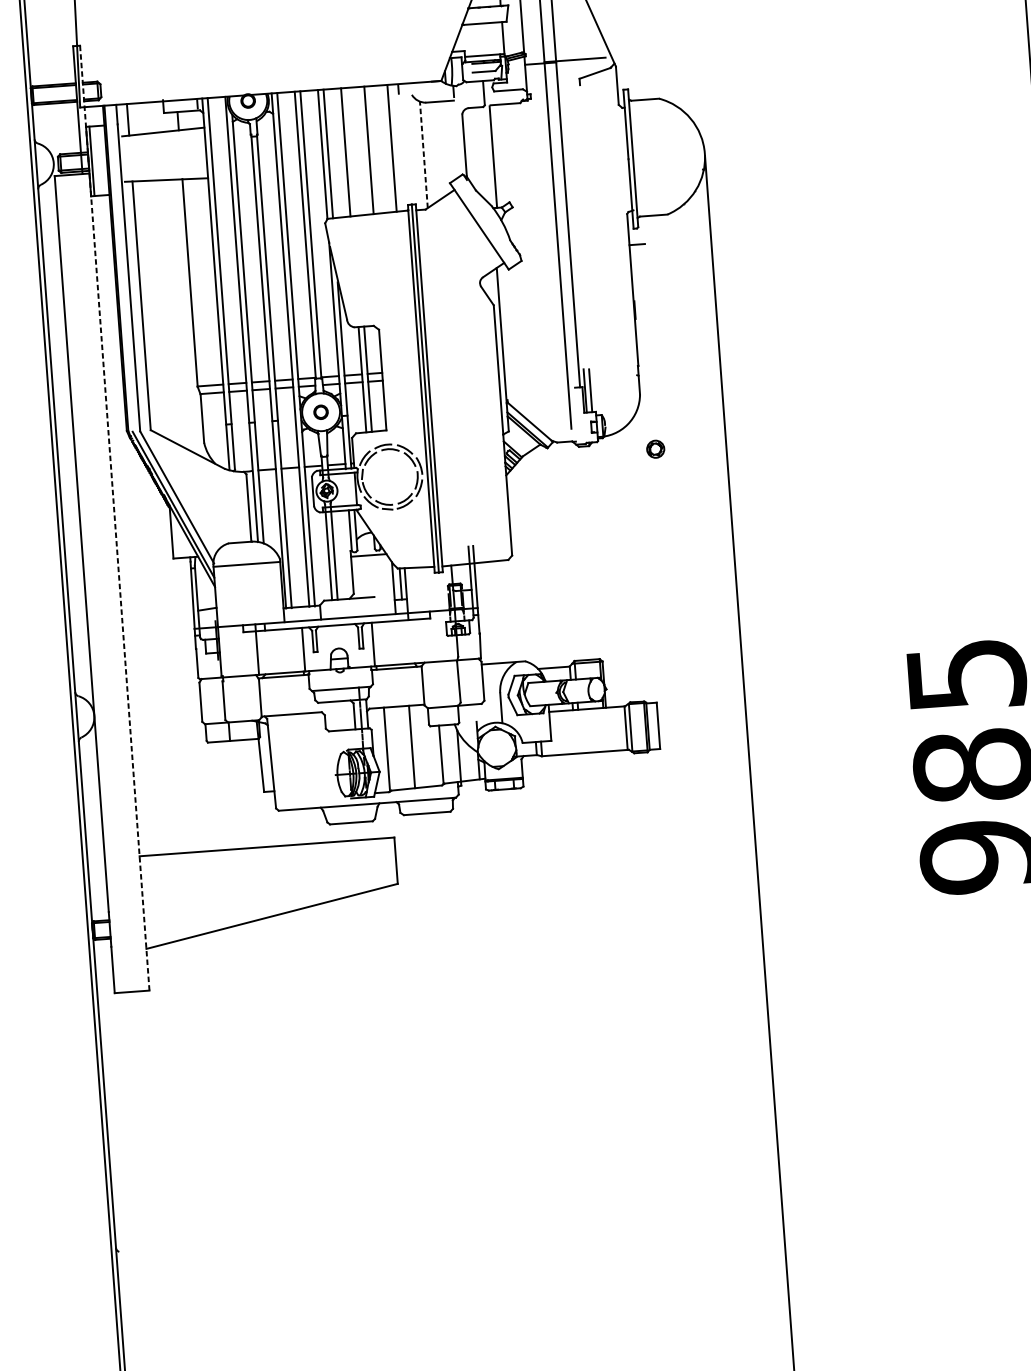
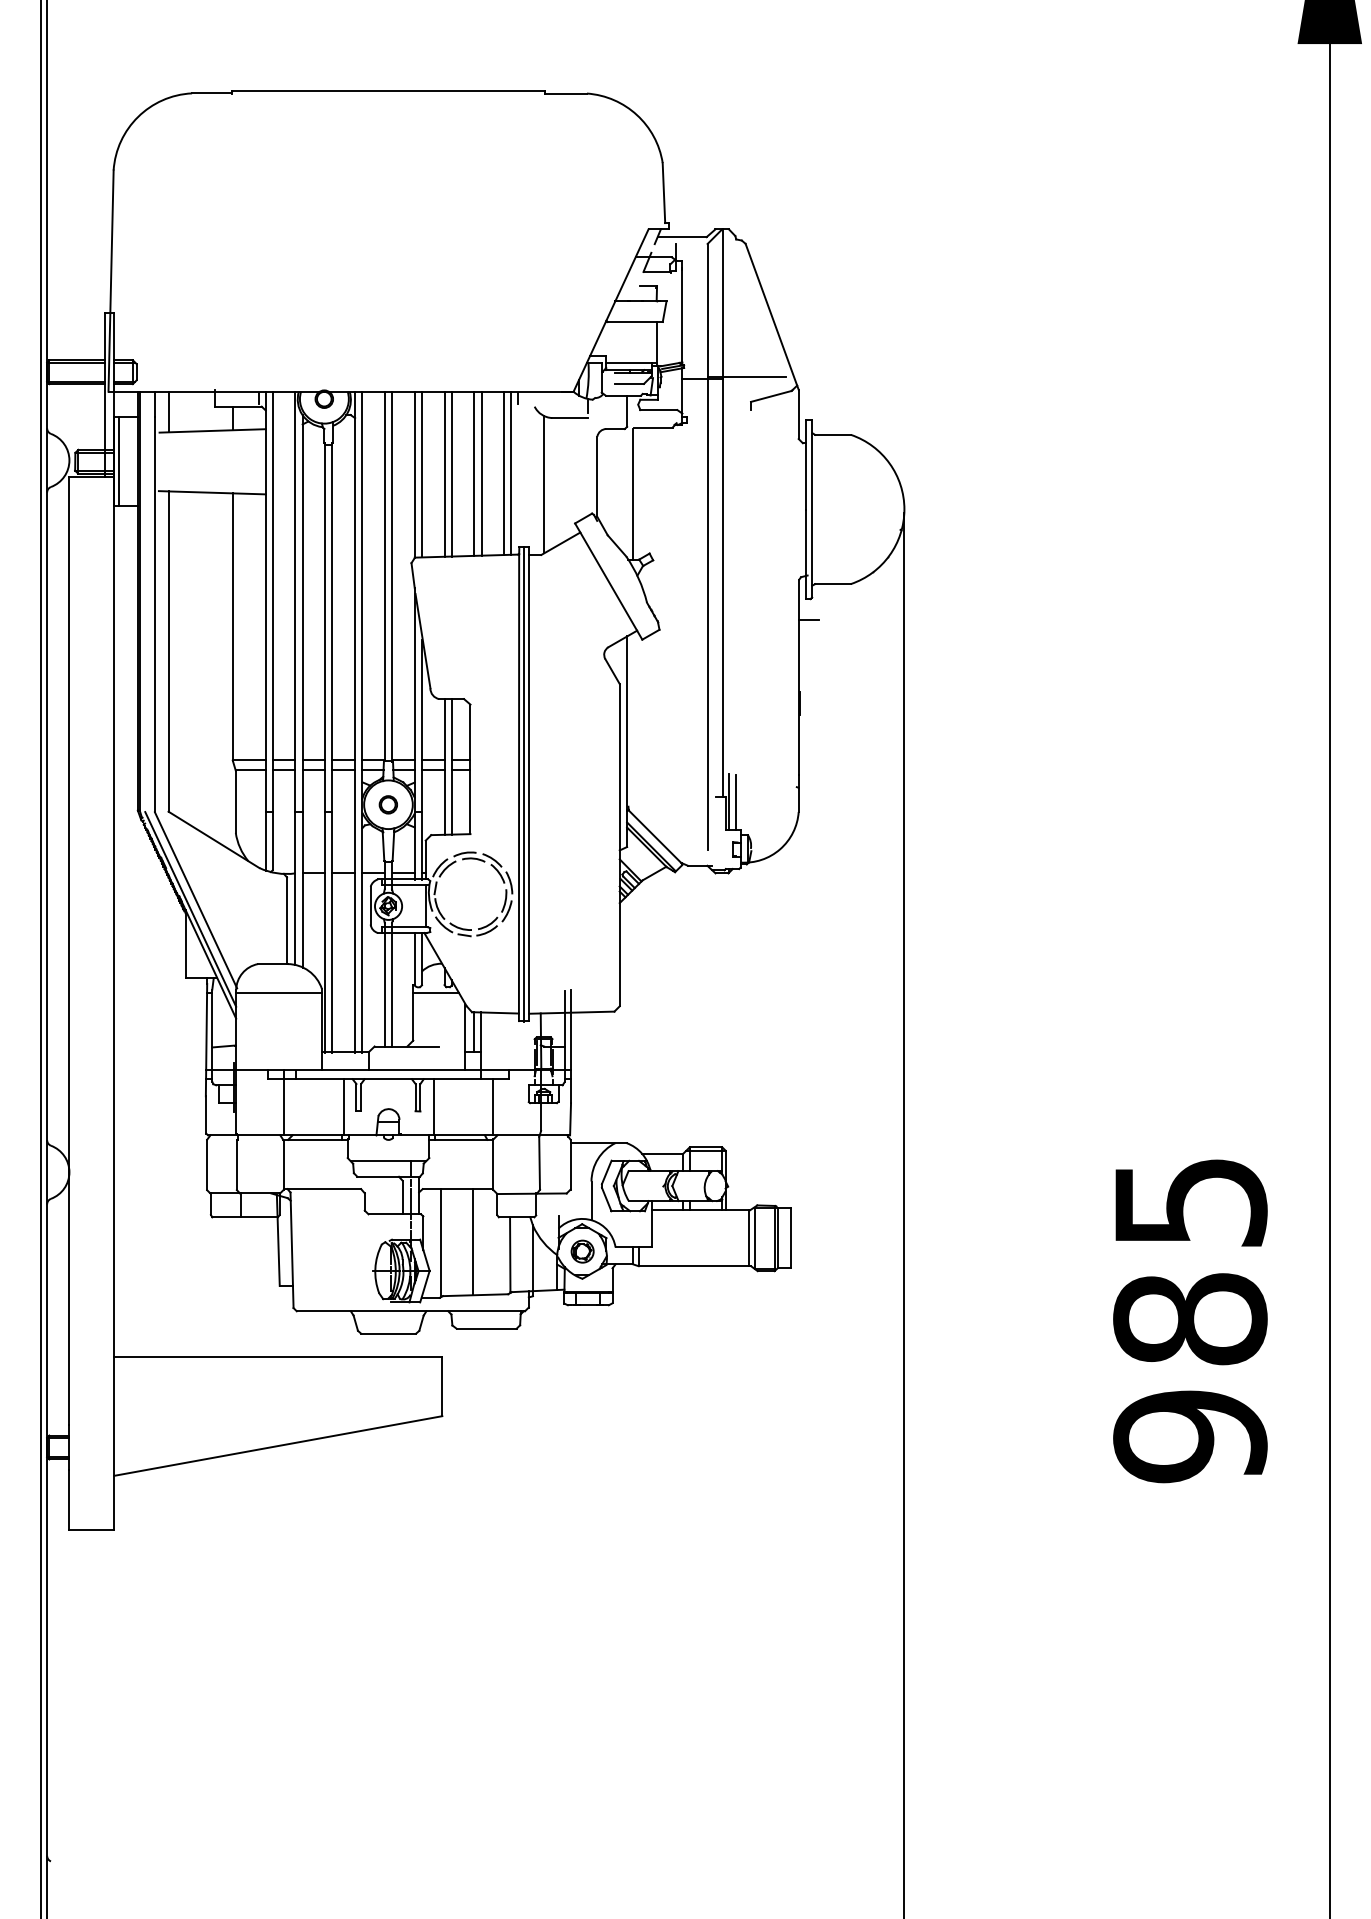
line: (397, 147) -> (511, 472), added
line: (374, 149) -> (481, 473), added
line: (351, 151) -> (451, 473), added
line: (423, 154) -> (544, 484), dashed -> solid
part: (655, 449) -> (582, 1251), moved
line: (115, 518) -> (114, 921), dashed -> solid
line: (419, 641) -> (493, 1107), added

